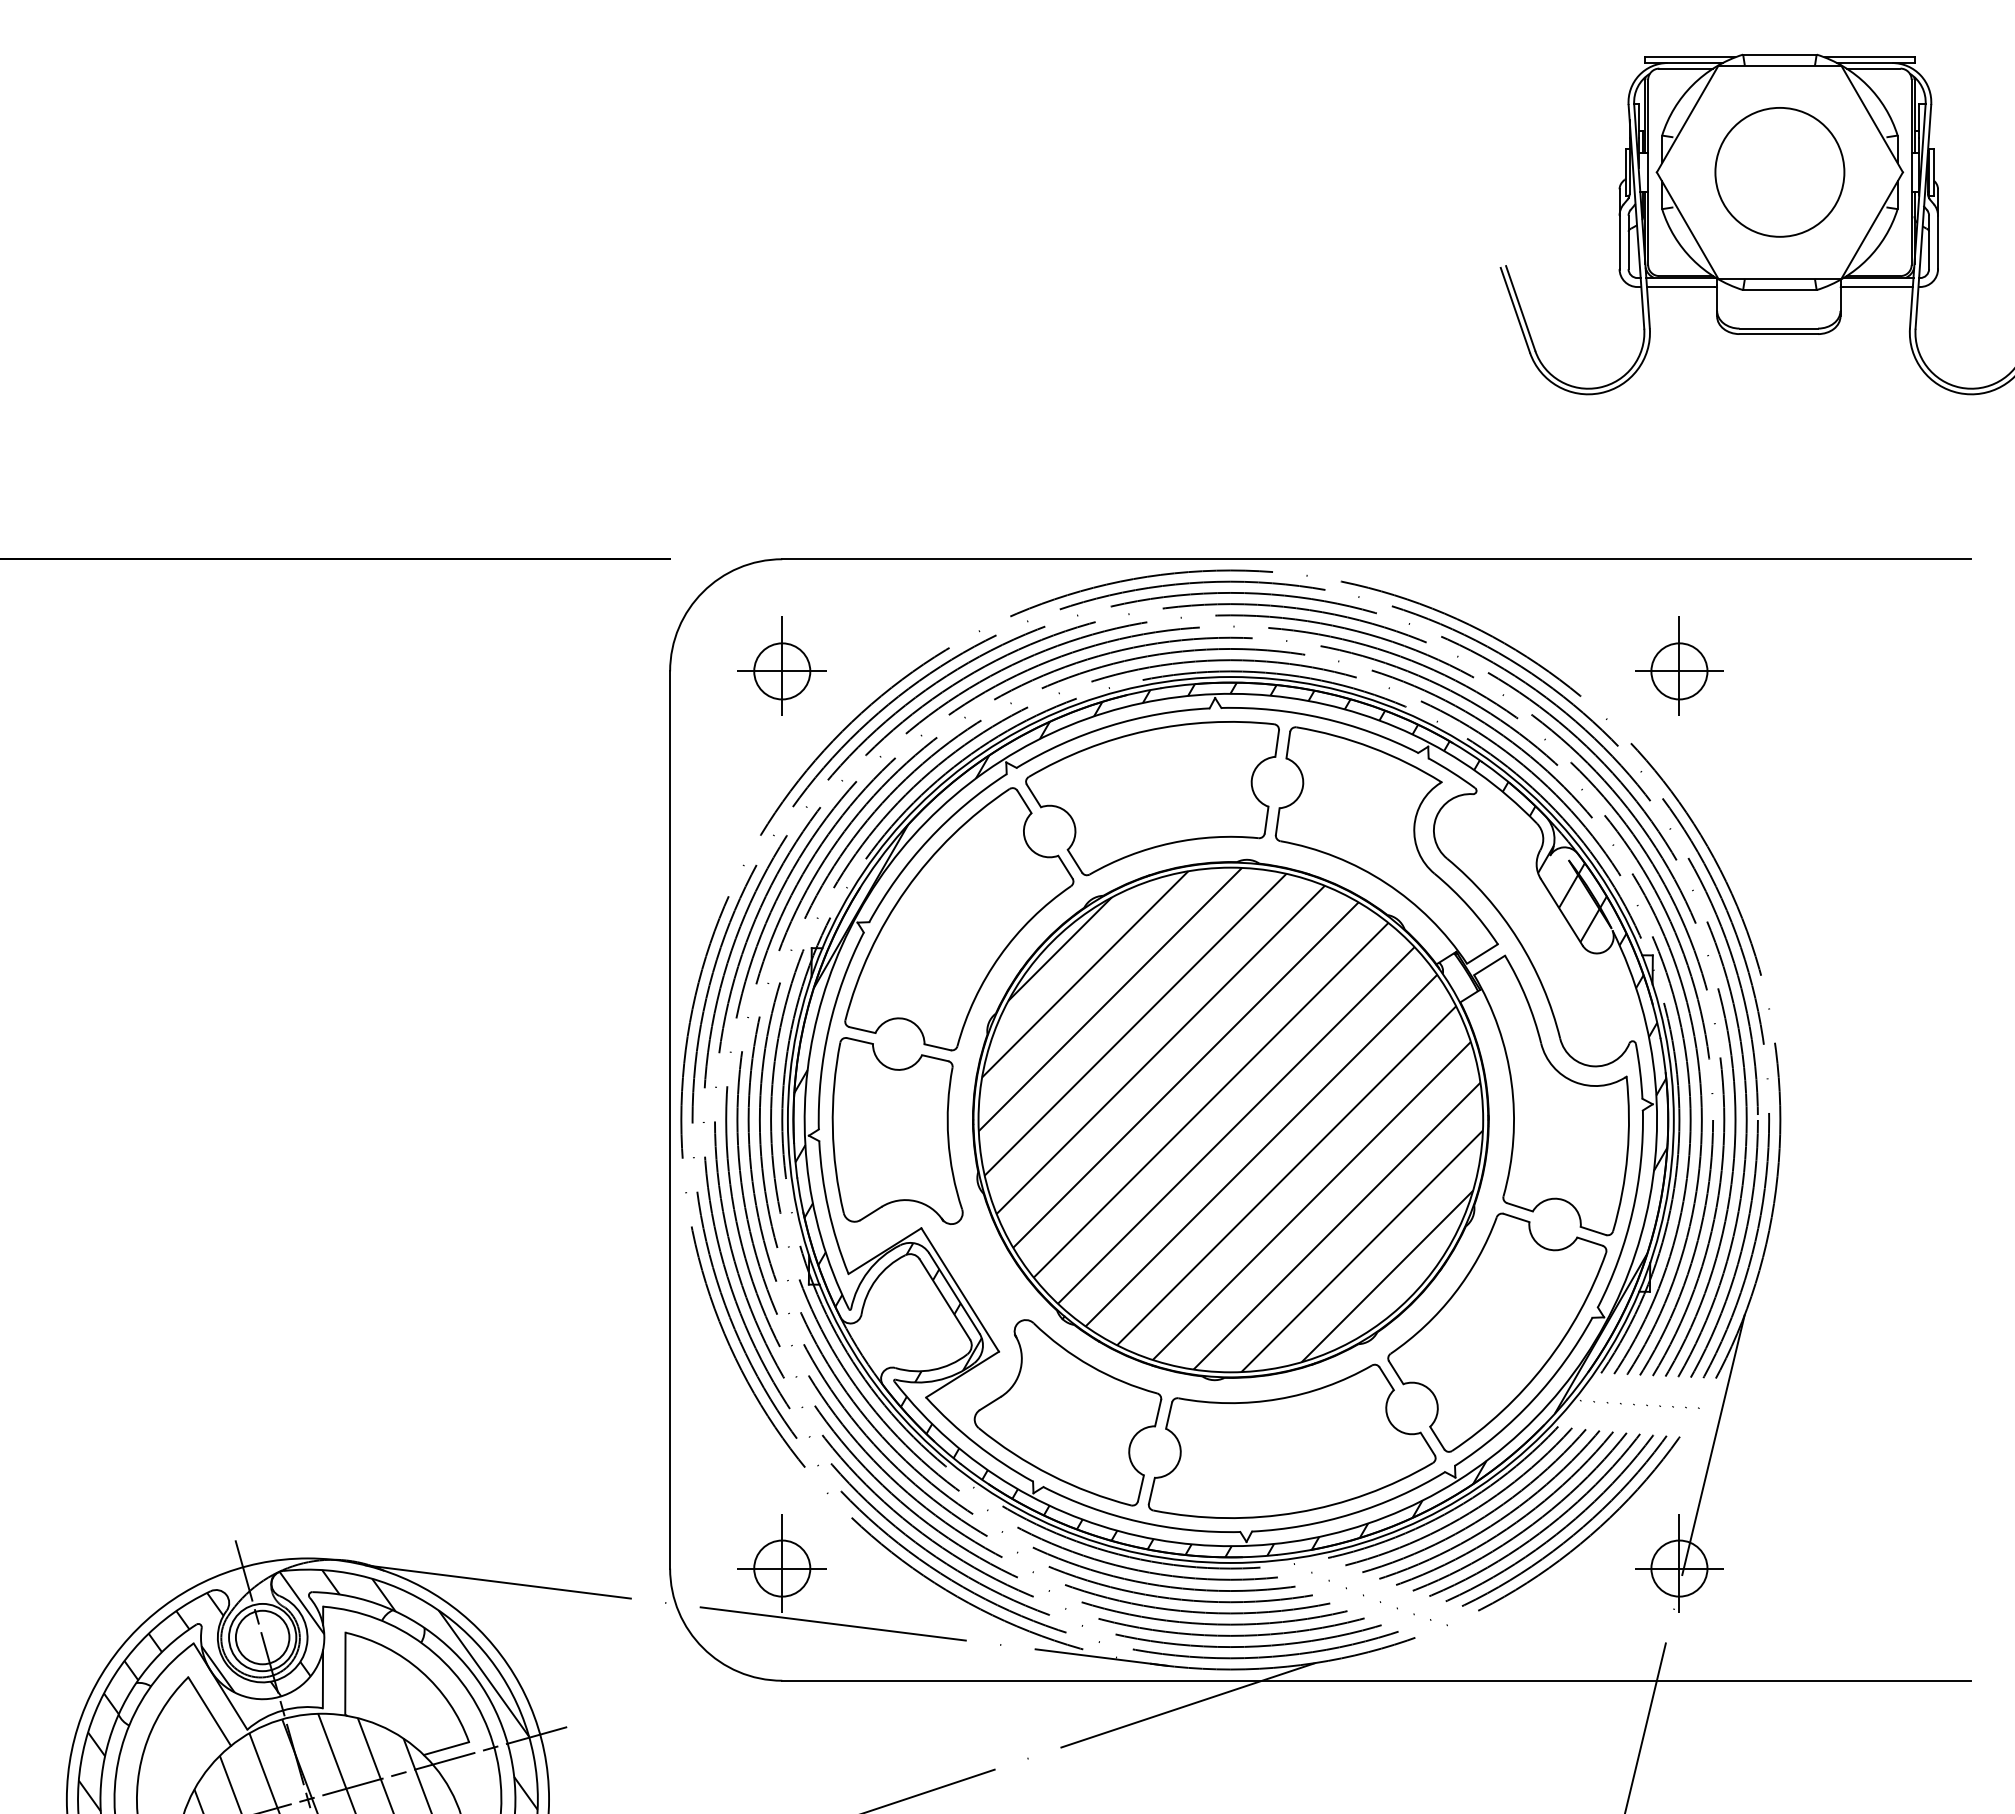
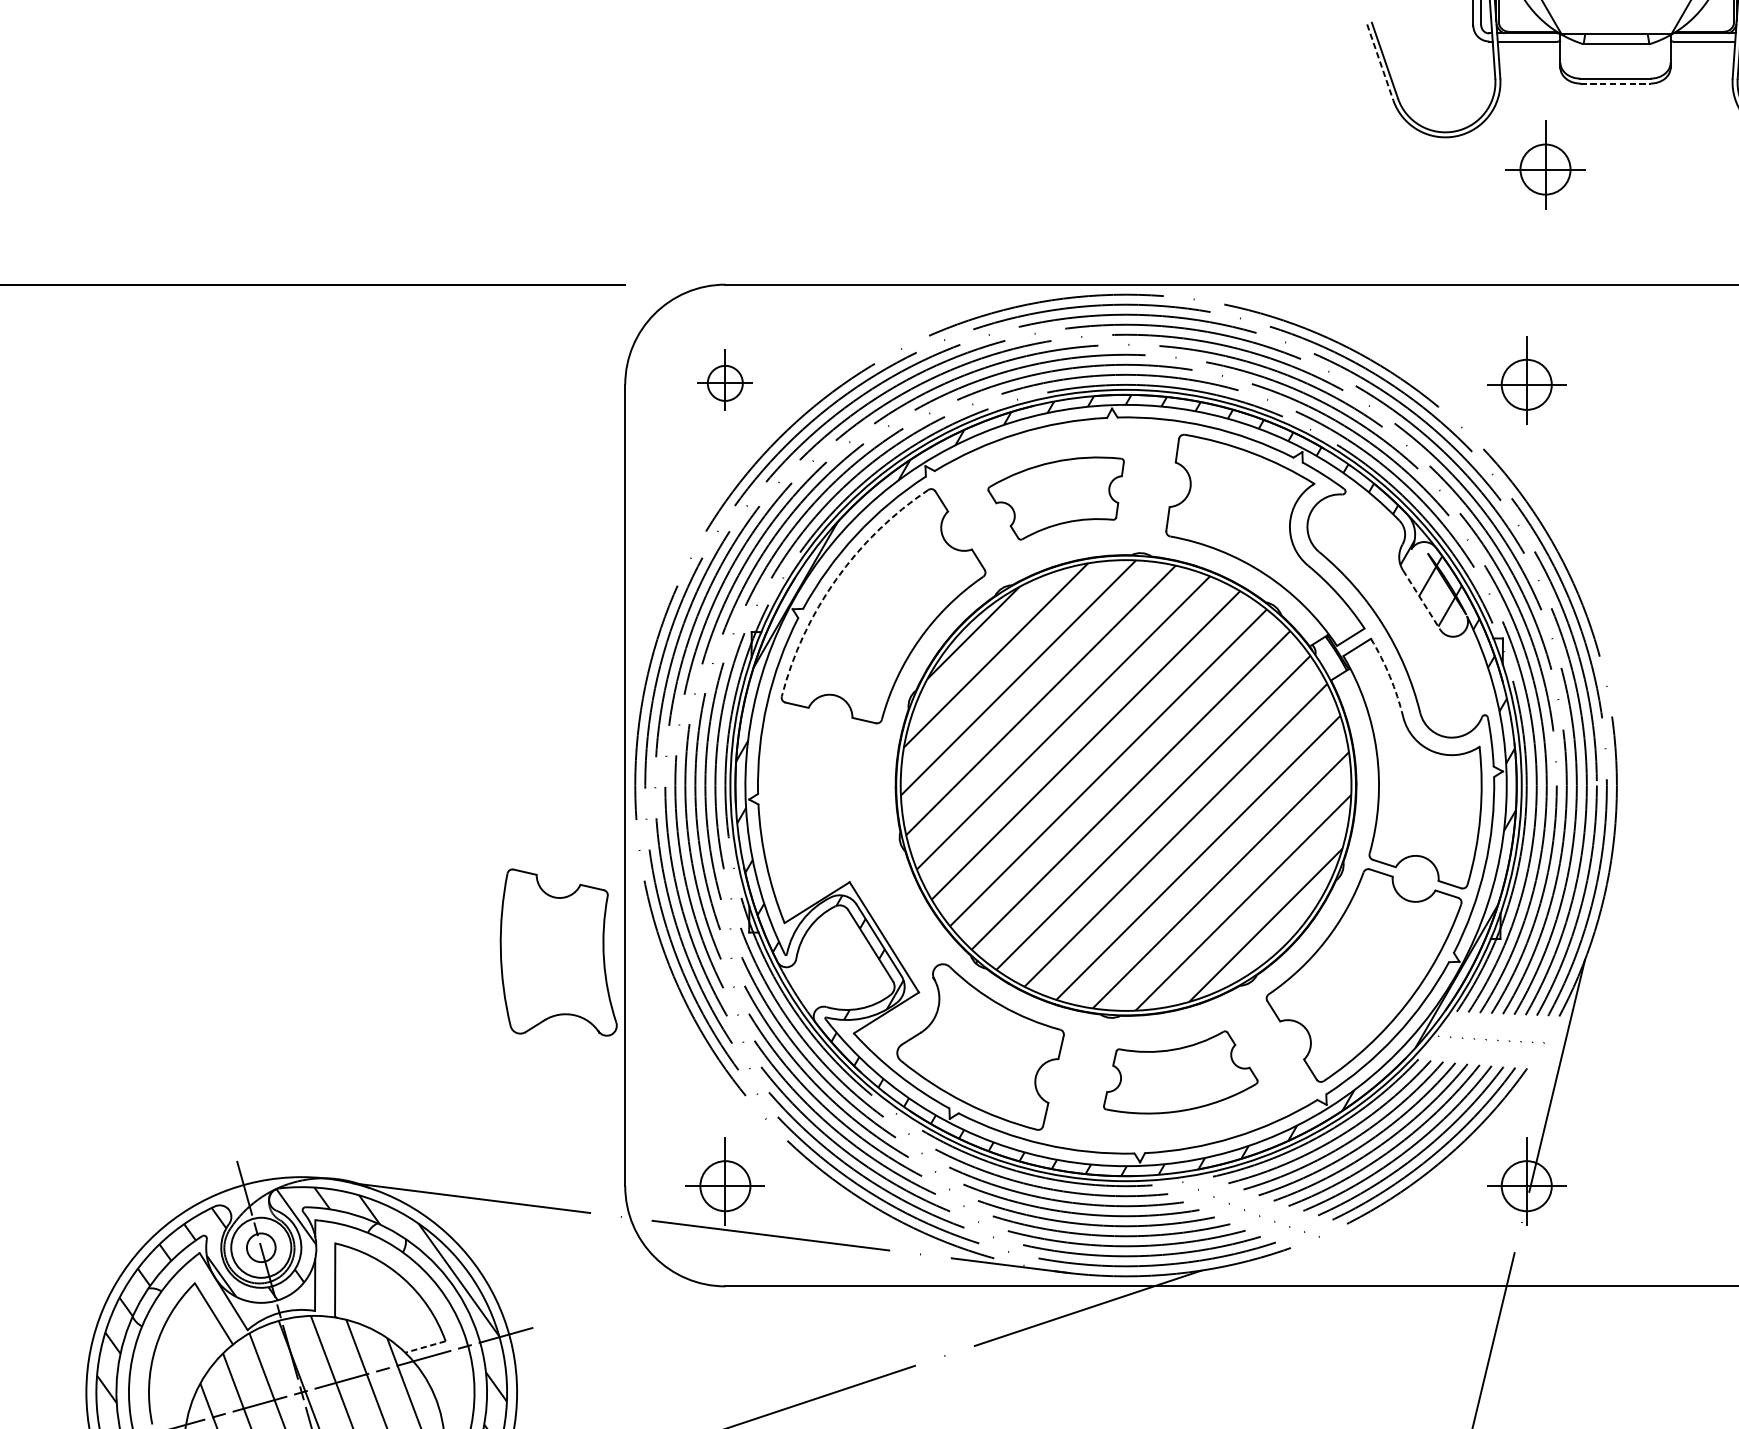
line: (1515, 310) -> (1380, 62), solid -> dashed
line: (1779, 334) -> (1616, 83), solid -> dashed
part: (1700, 424) -> (1545, 164), added
part: (781, 665) -> (724, 379), size x0.7
part: (1152, 798) -> (1056, 498), size x0.6
arc: (906, 889) -> (836, 579), solid -> dashed
line: (1562, 912) -> (1422, 600), solid -> dashed
arc: (1526, 998) -> (1390, 677), solid -> dashed
part: (897, 1130) -> (558, 952), moved
part: (1291, 1440) -> (1180, 1071), size x0.6
circle: (262, 1637) -> (261, 1247), size x0.6
line: (446, 1748) -> (425, 1346), solid -> dashed

